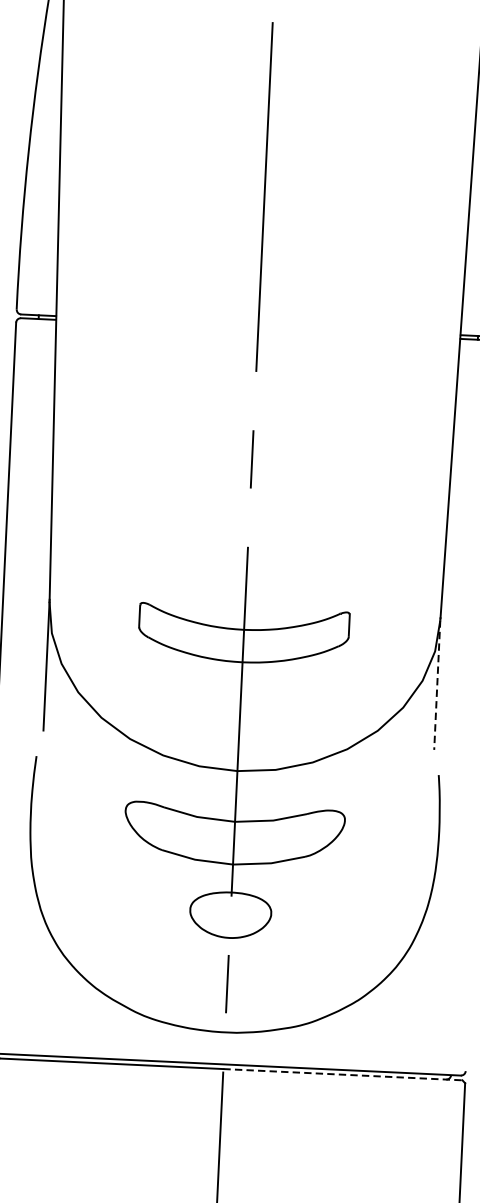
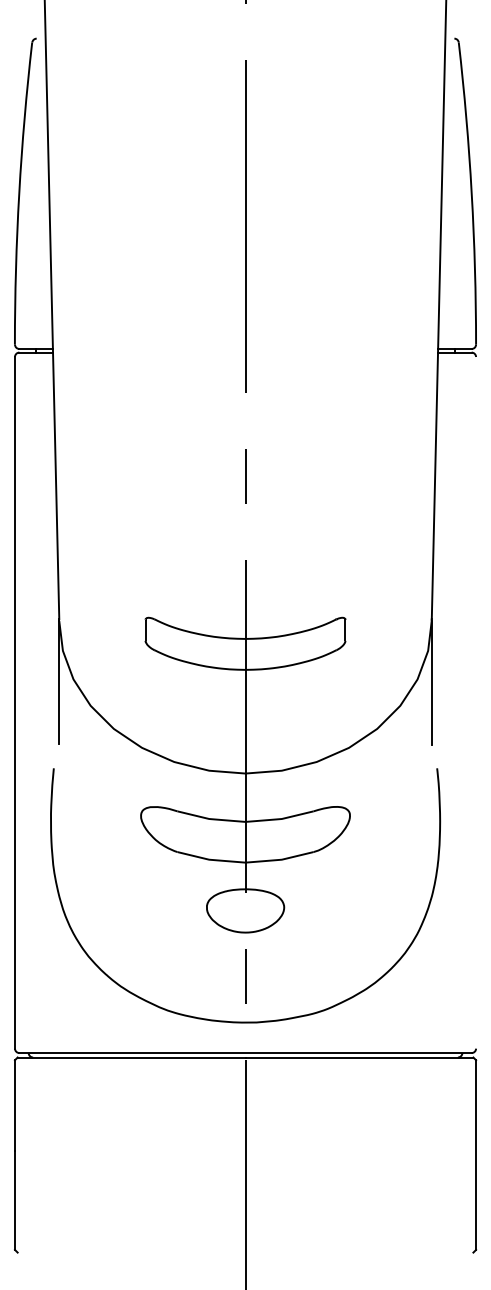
line: (437, 684) -> (431, 682), dashed -> solid
line: (342, 1074) -> (359, 1057), dashed -> solid

